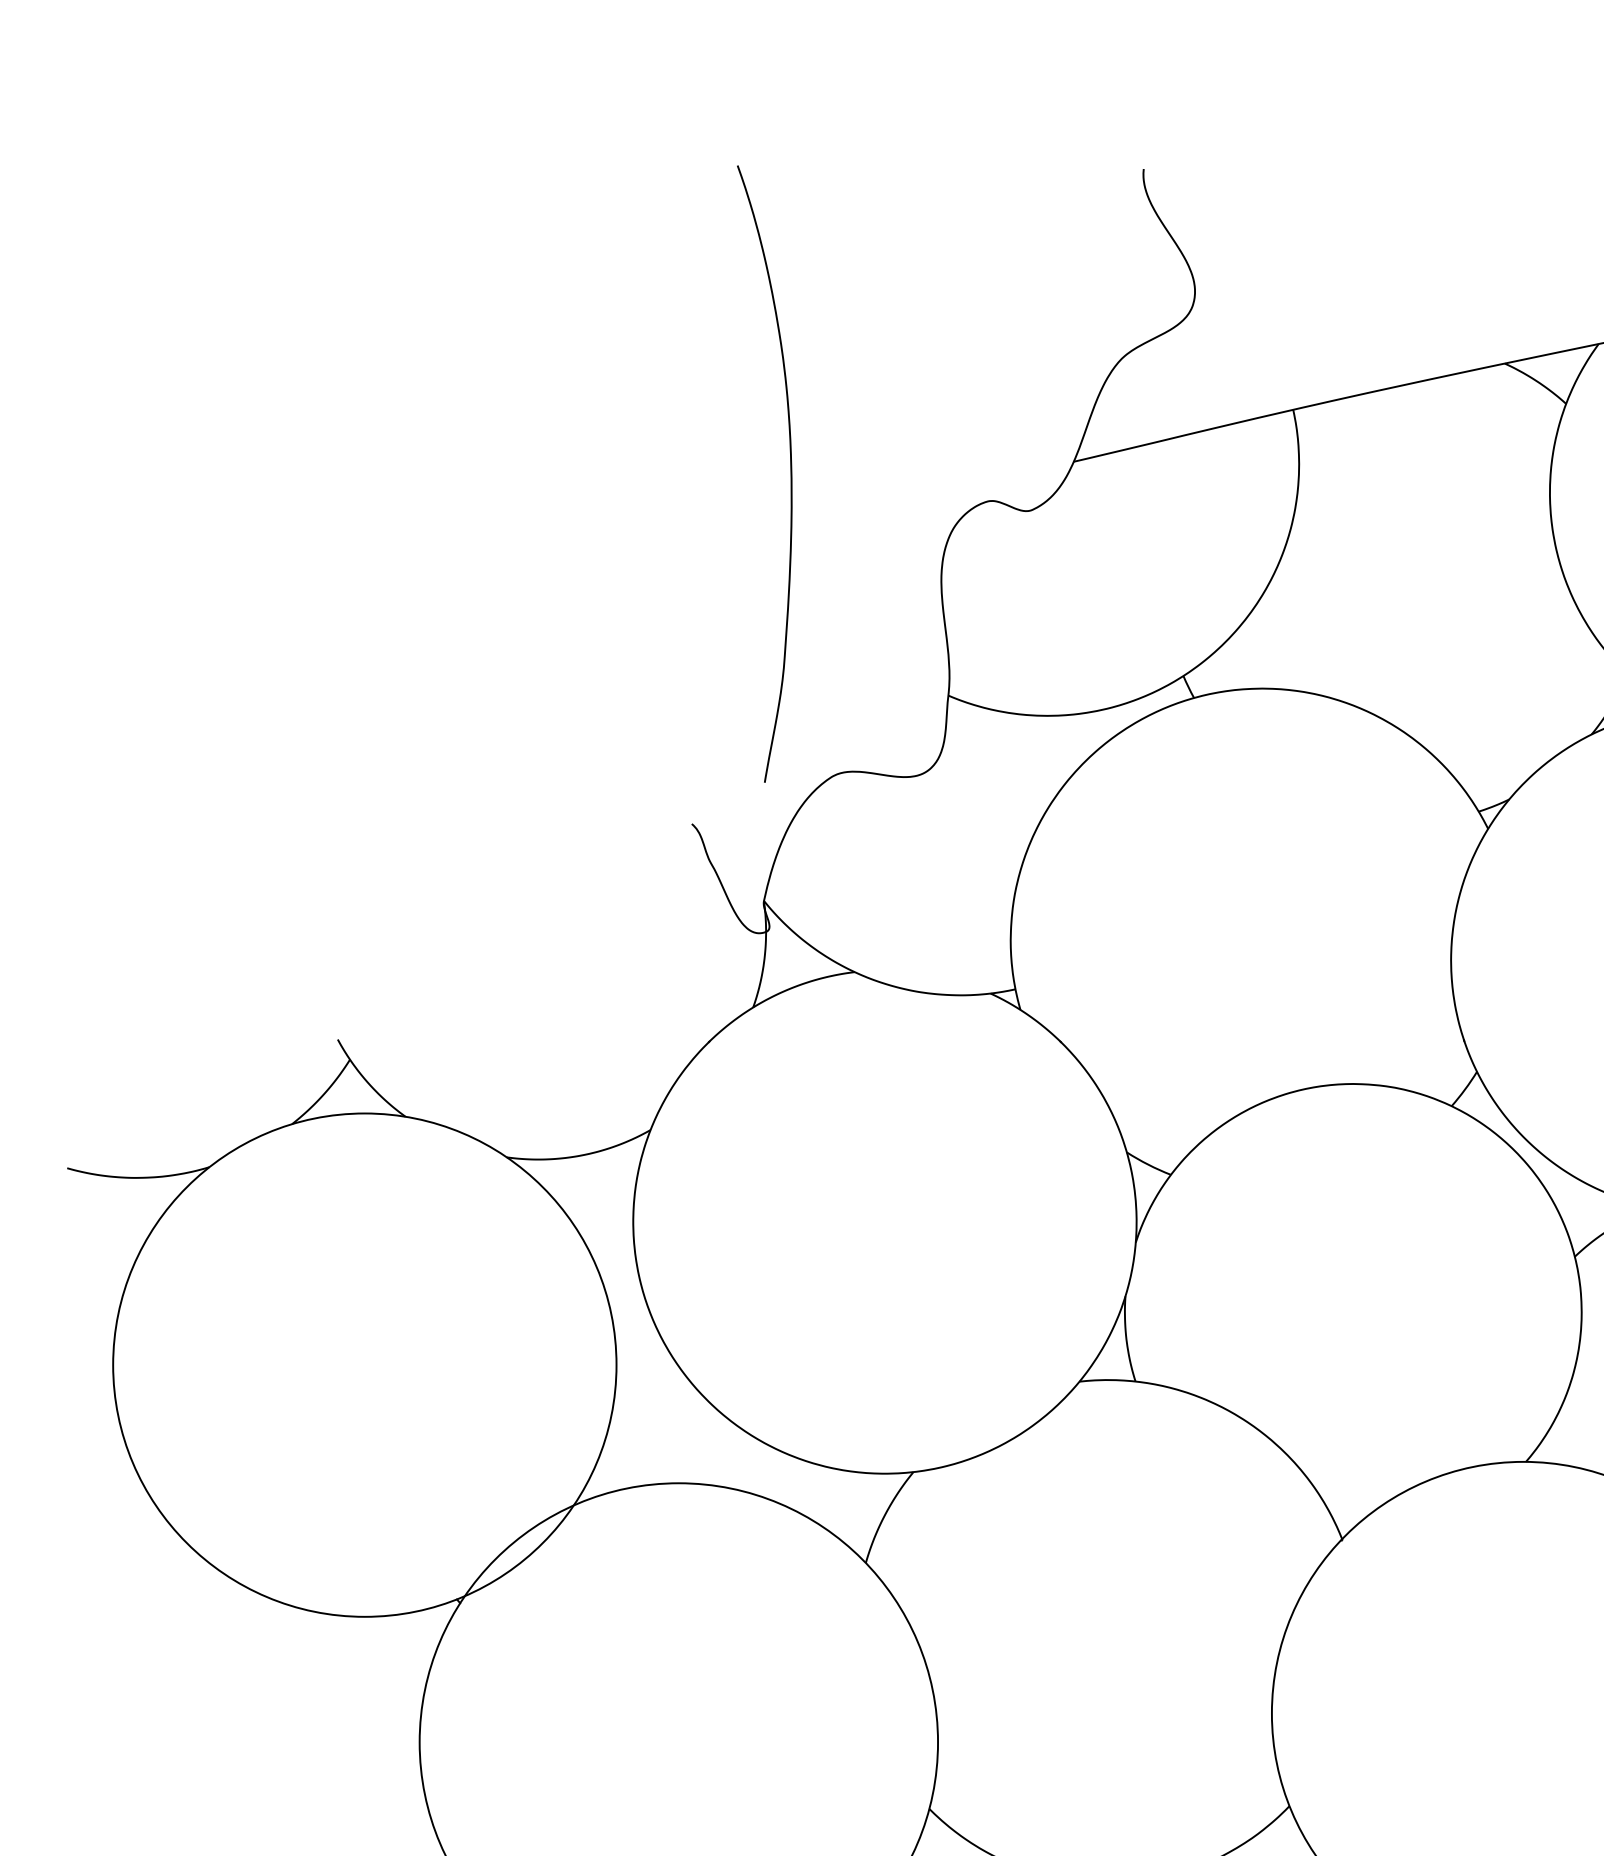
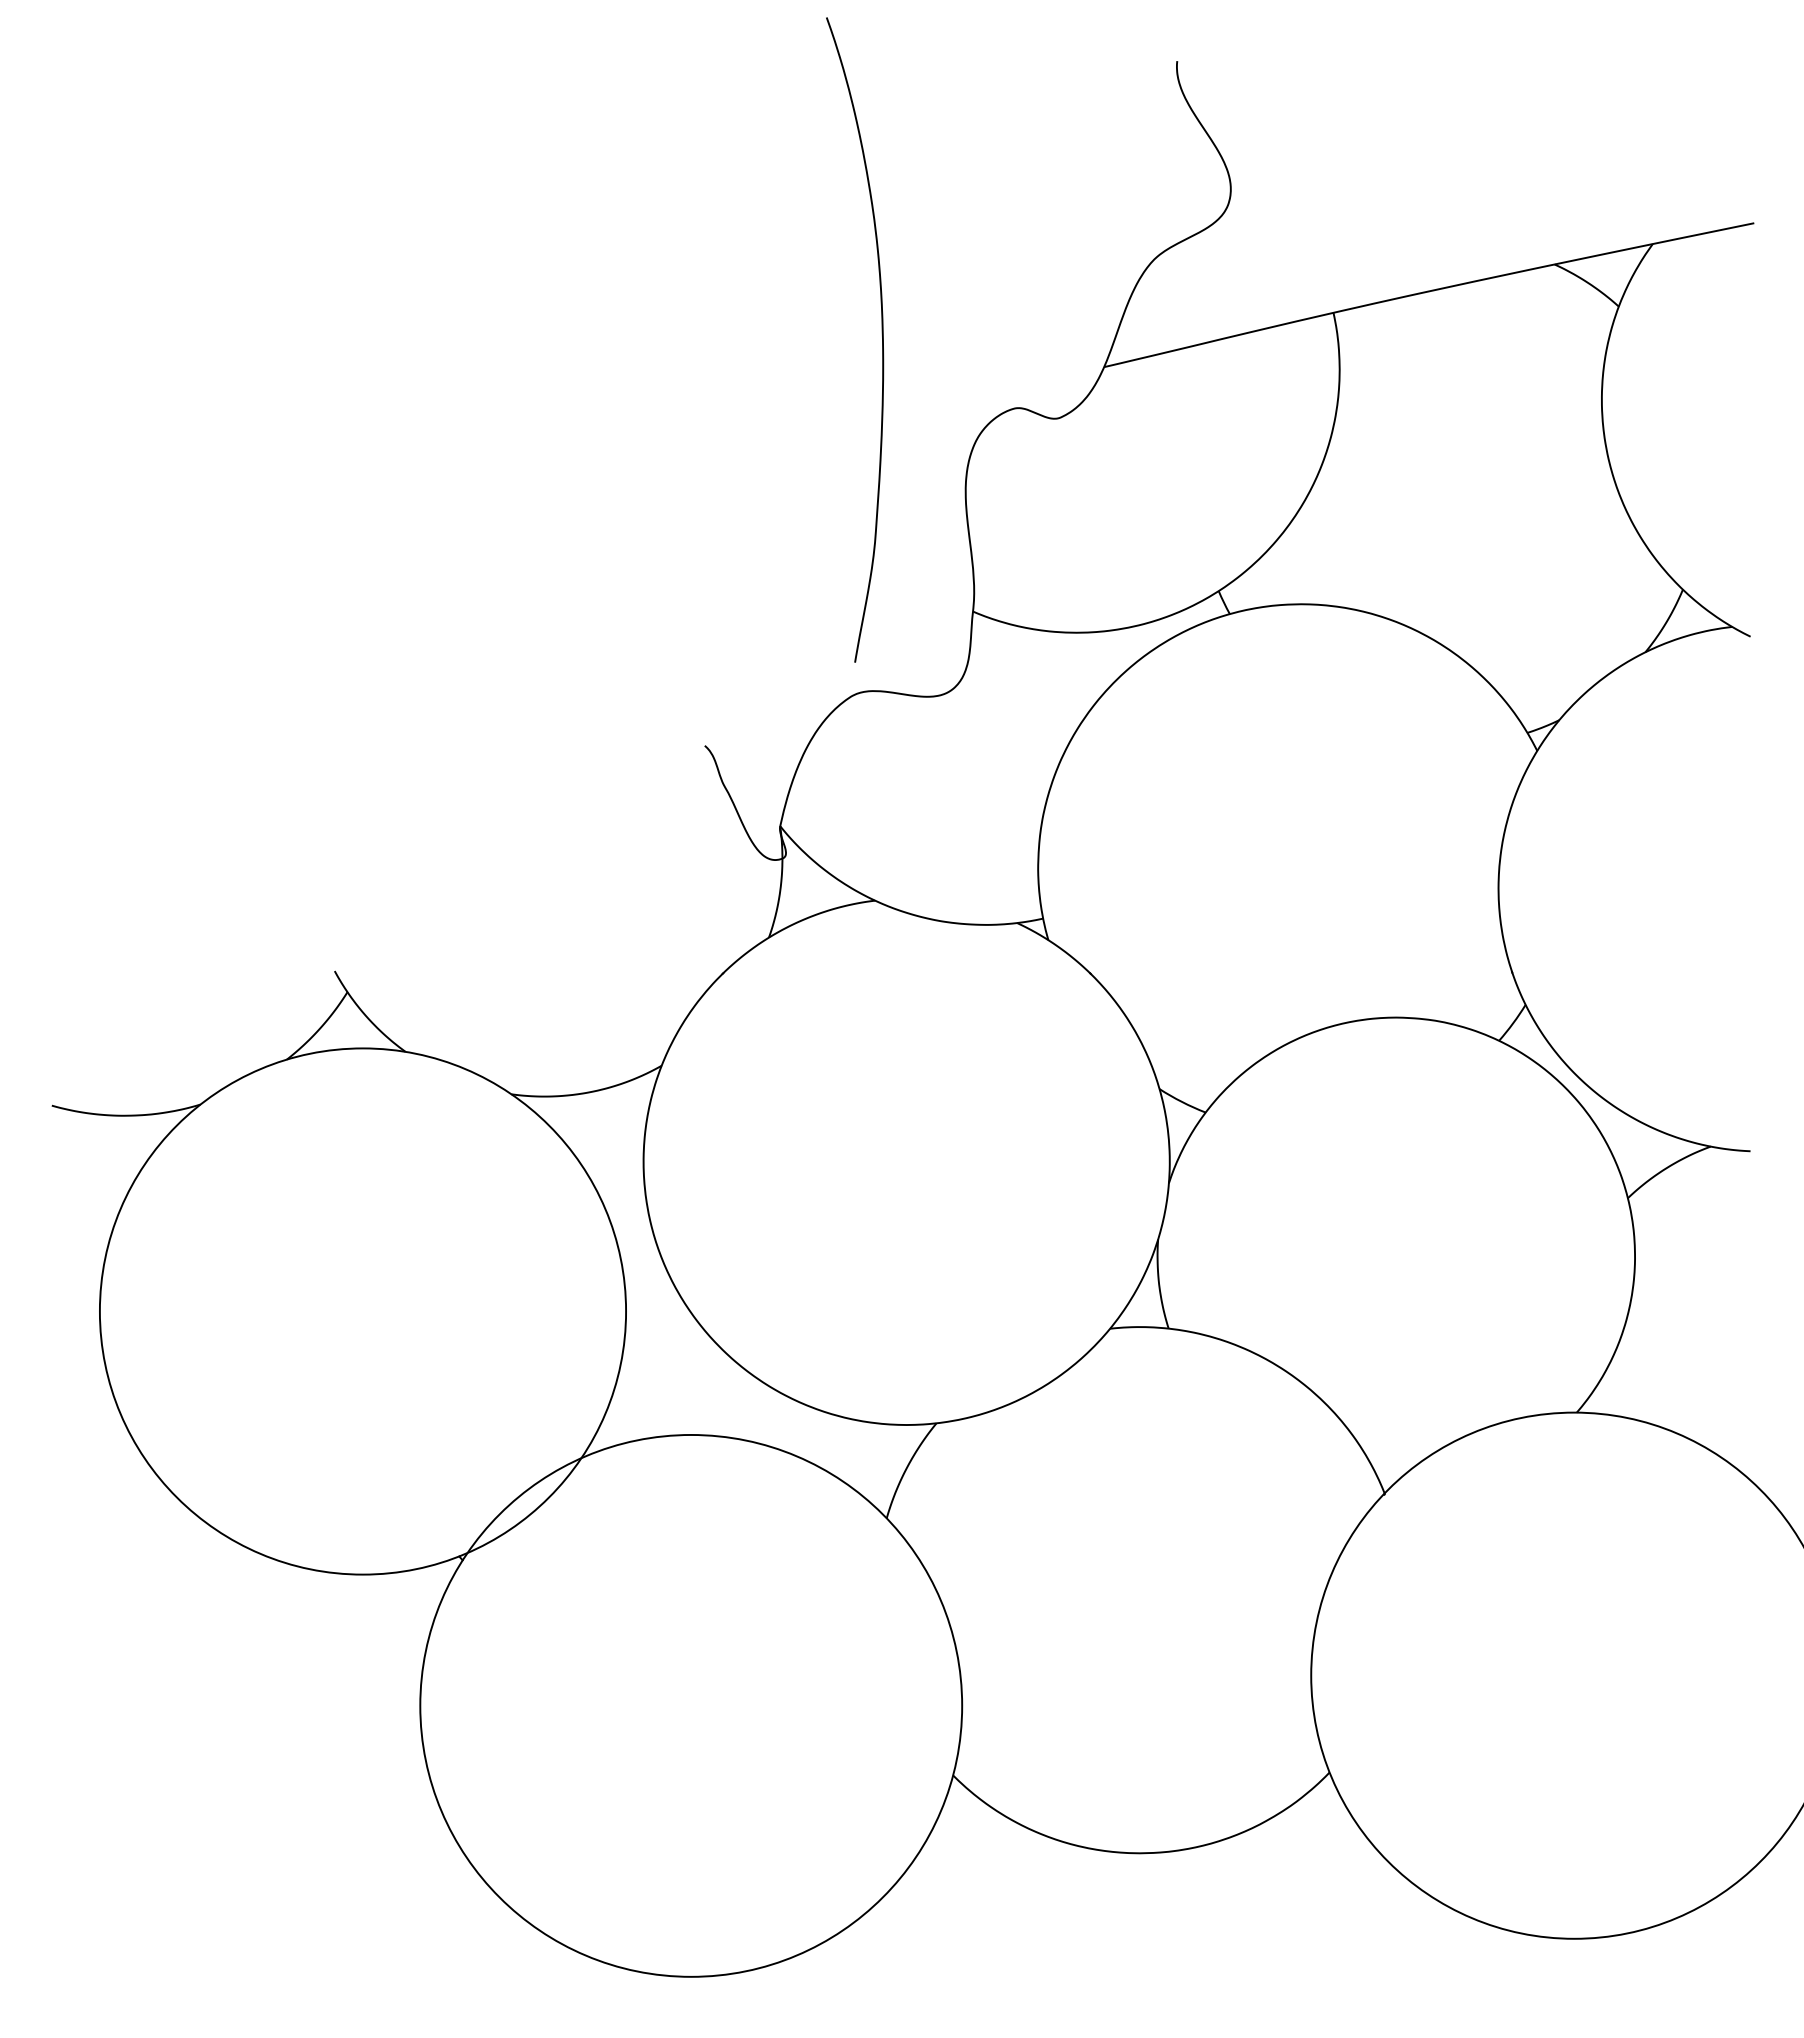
curve: (790, 468) -> (881, 334), moved

